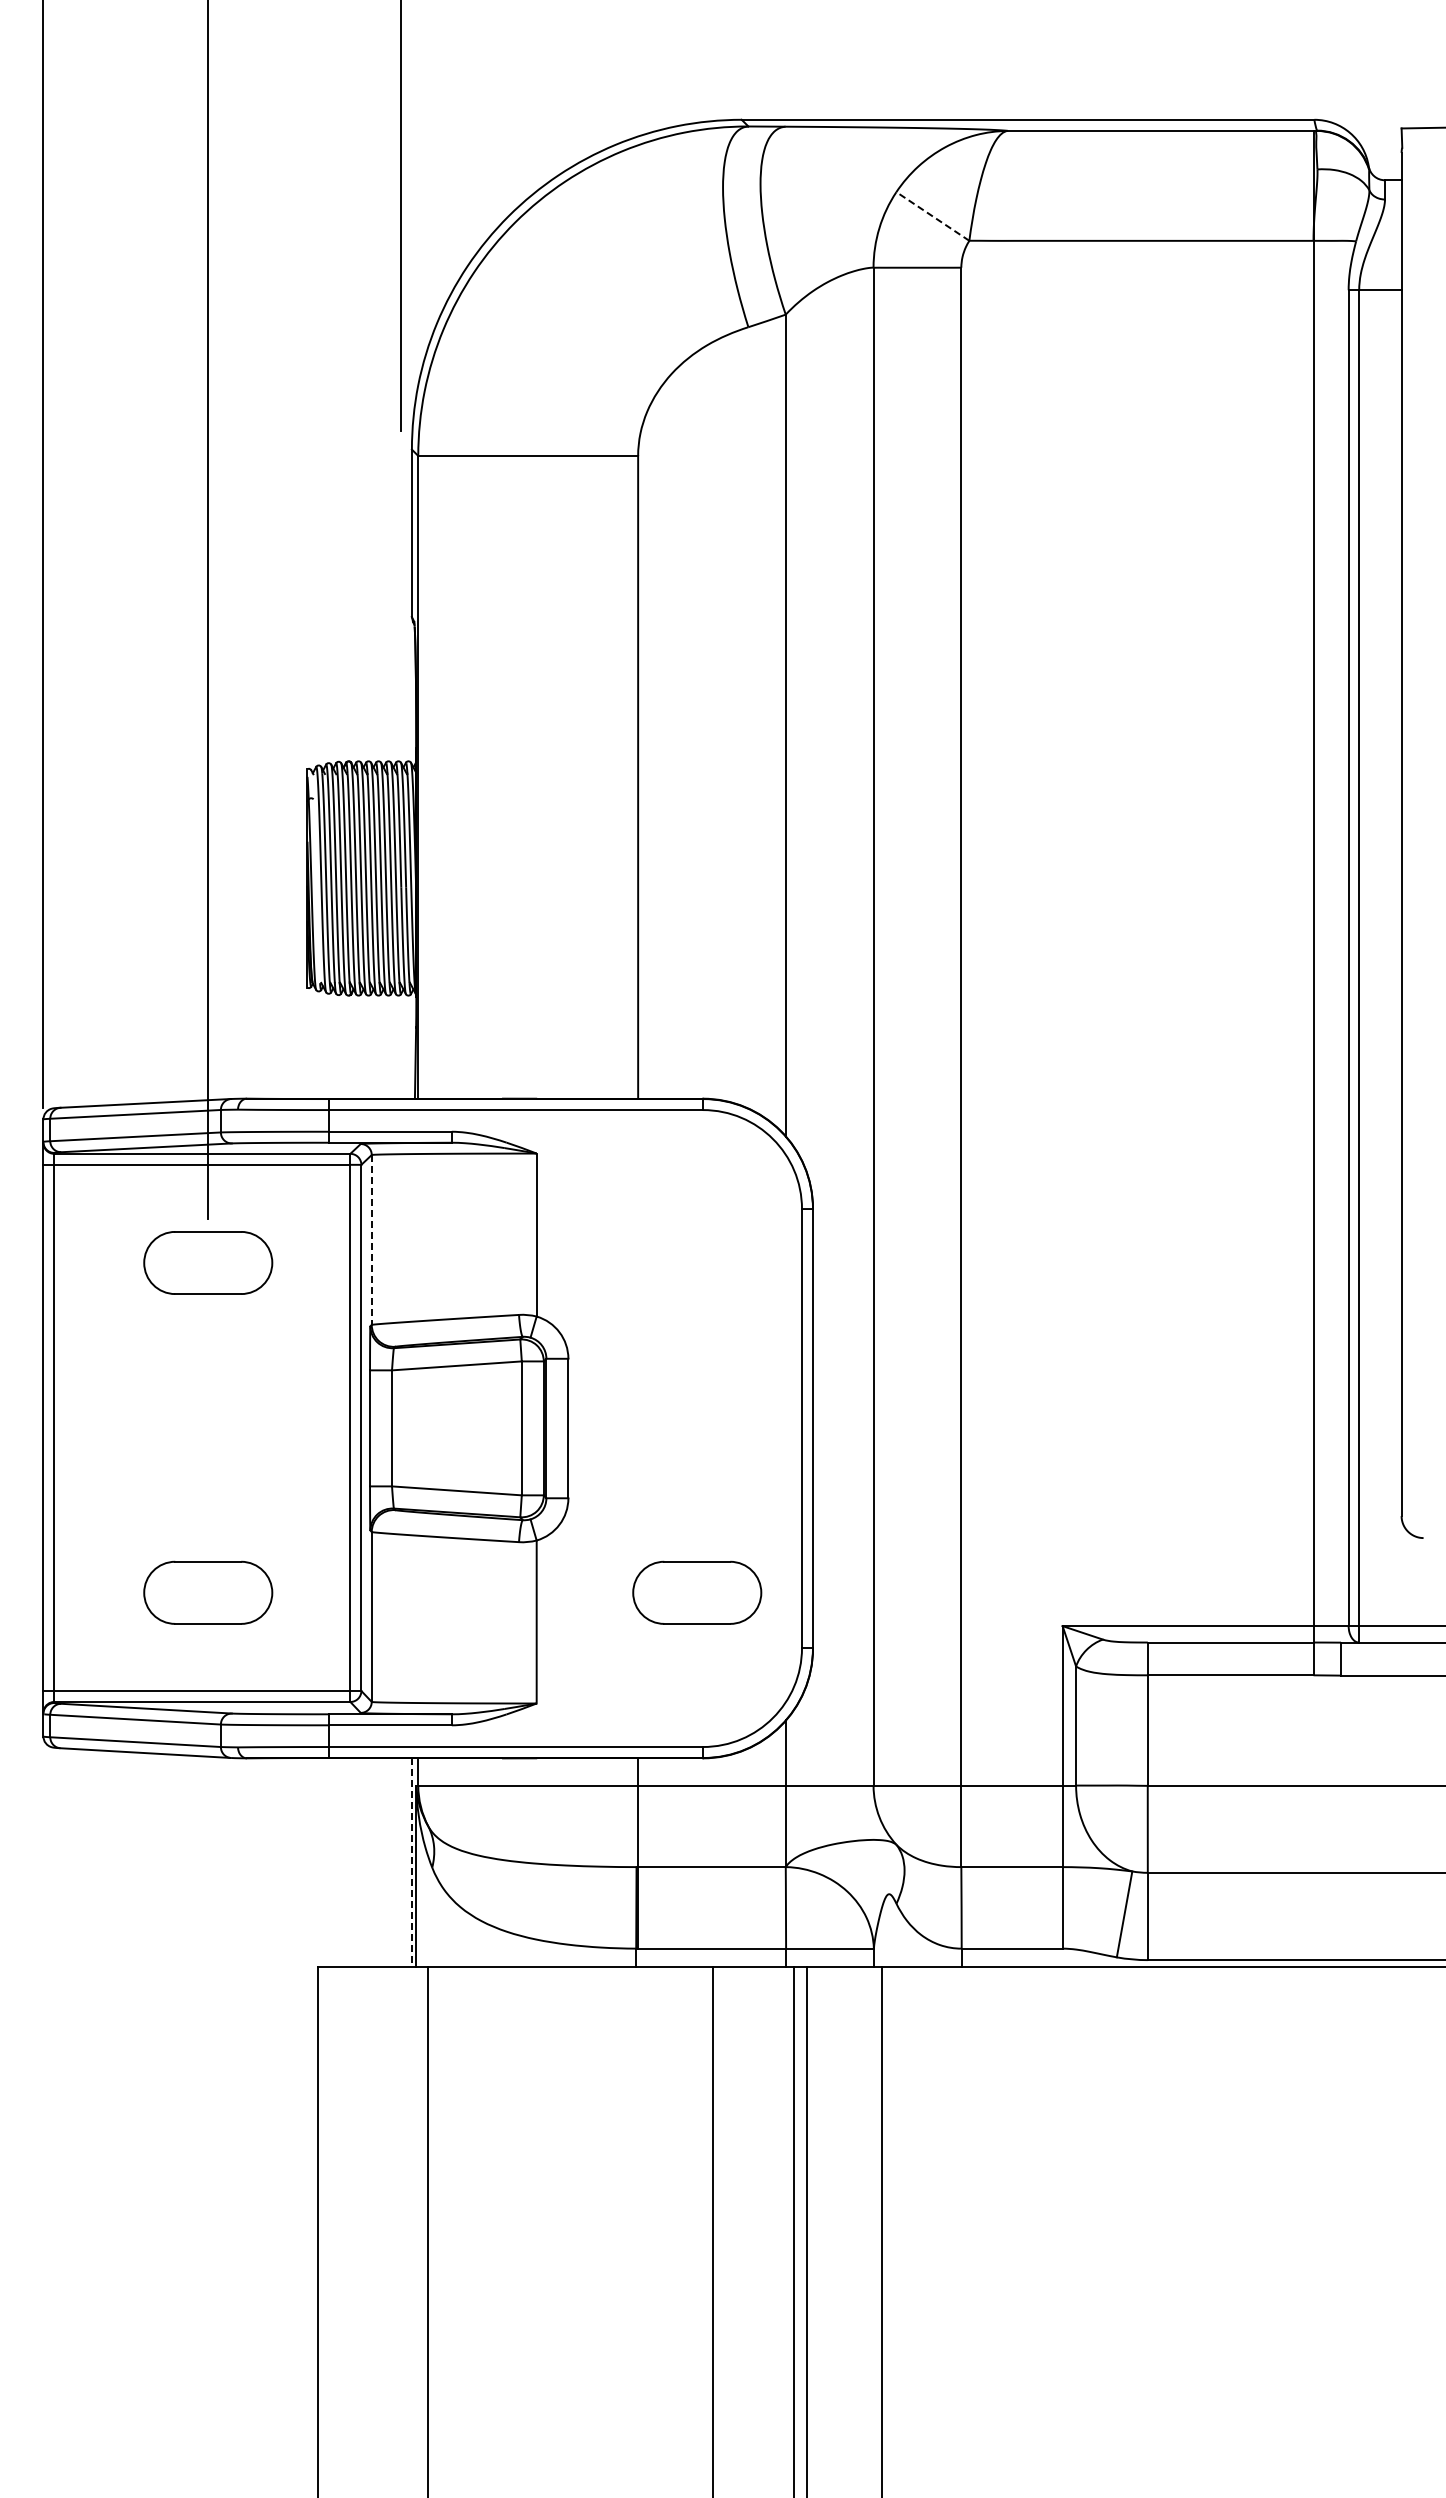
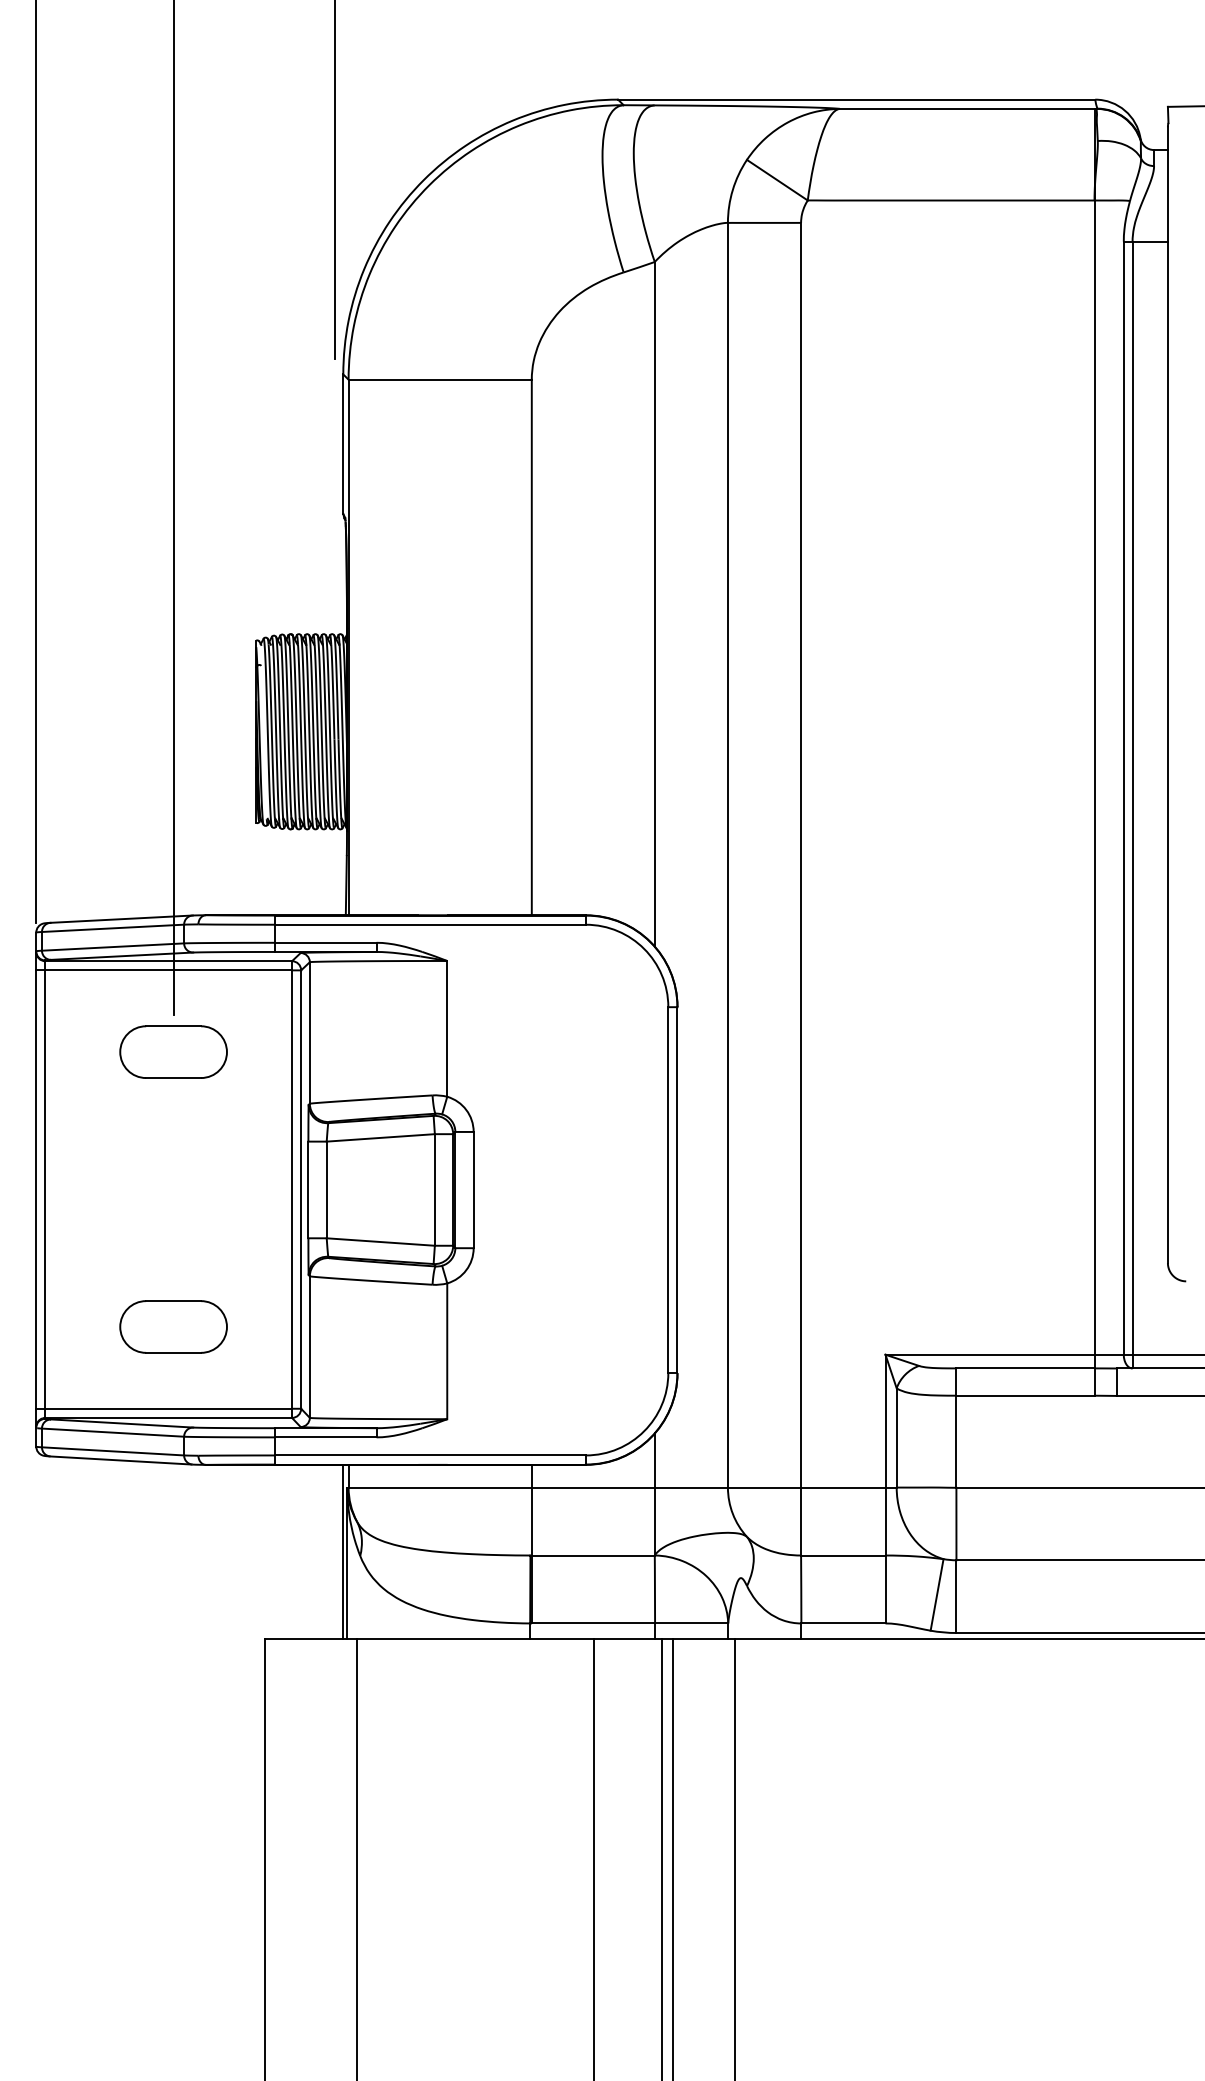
line: (932, 216) -> (777, 180), dashed -> solid
line: (371, 1239) -> (309, 1032), dashed -> solid
part: (697, 1592) -> (581, 1326), removed
line: (411, 1863) -> (342, 1552), dashed -> solid

